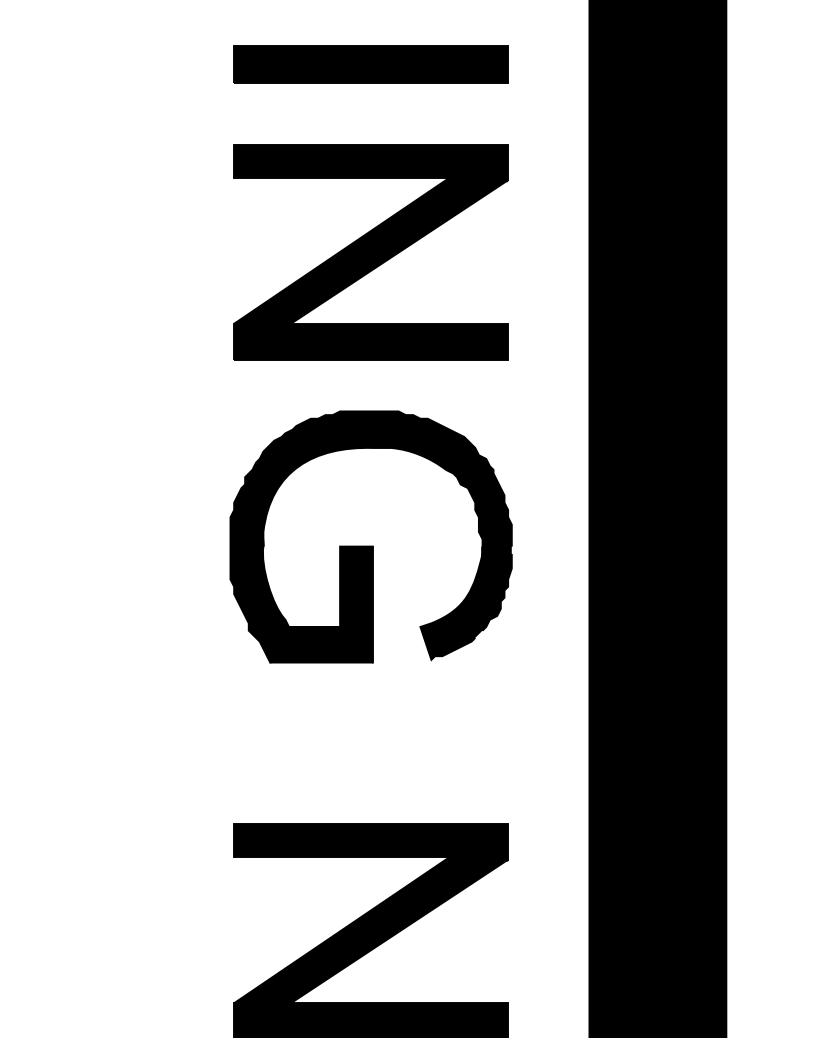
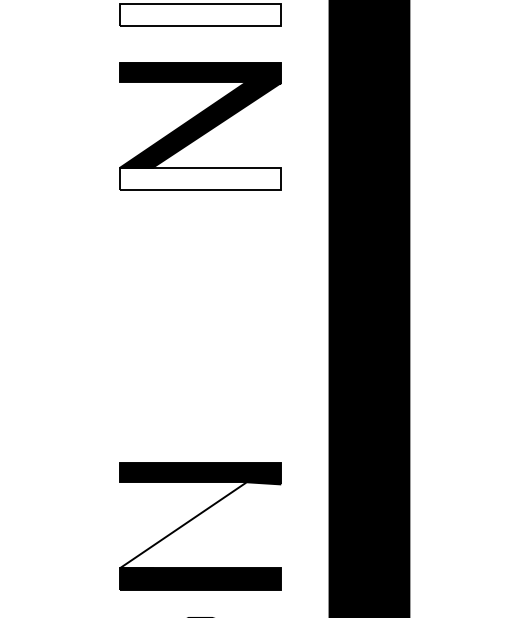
fill: (371, 63) -> (200, 14), removed
fill: (371, 341) -> (200, 178), removed
part: (371, 536) -> (200, 293), removed
fill: (371, 930) -> (200, 525), removed

